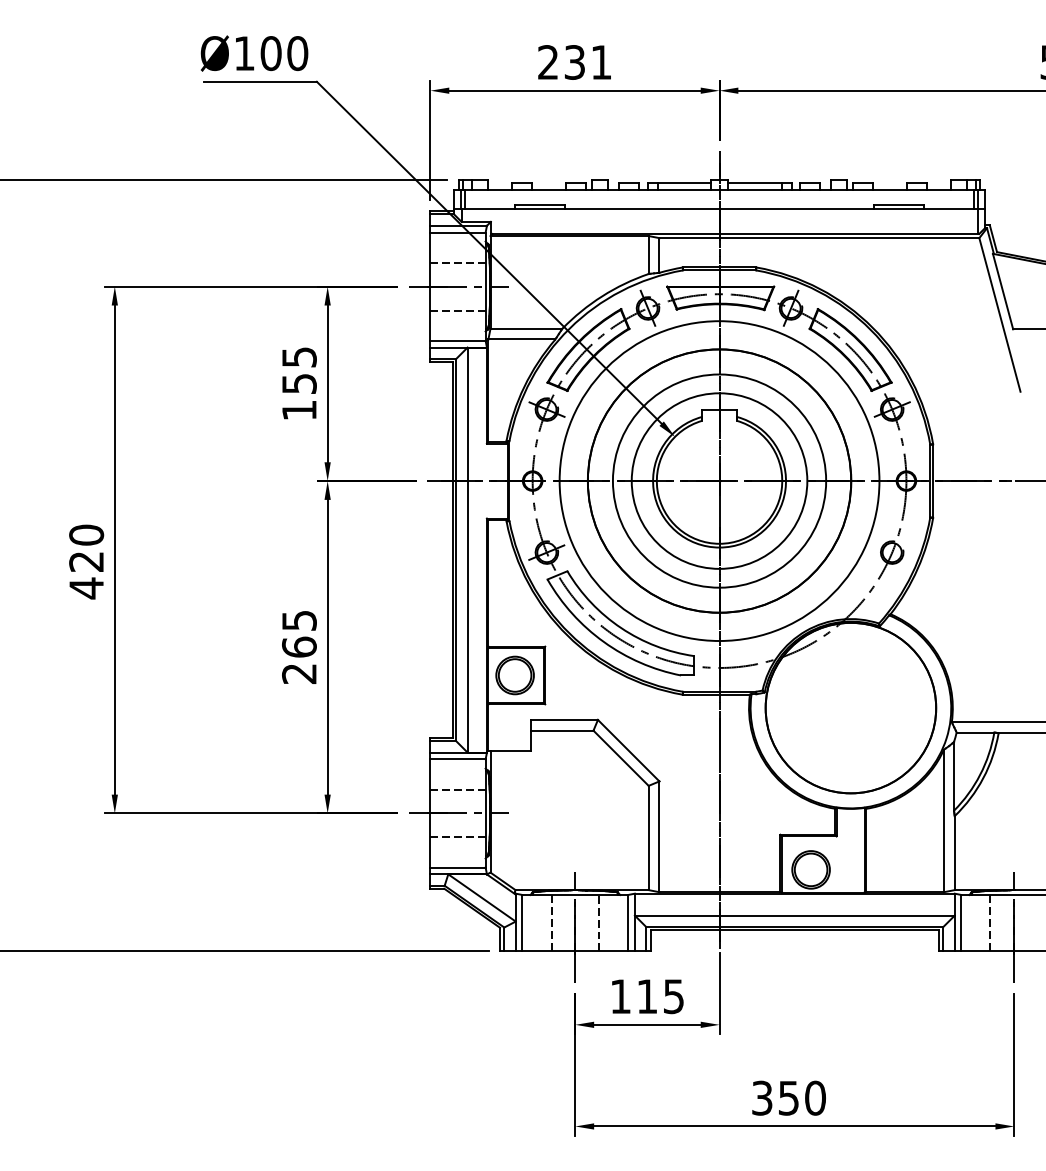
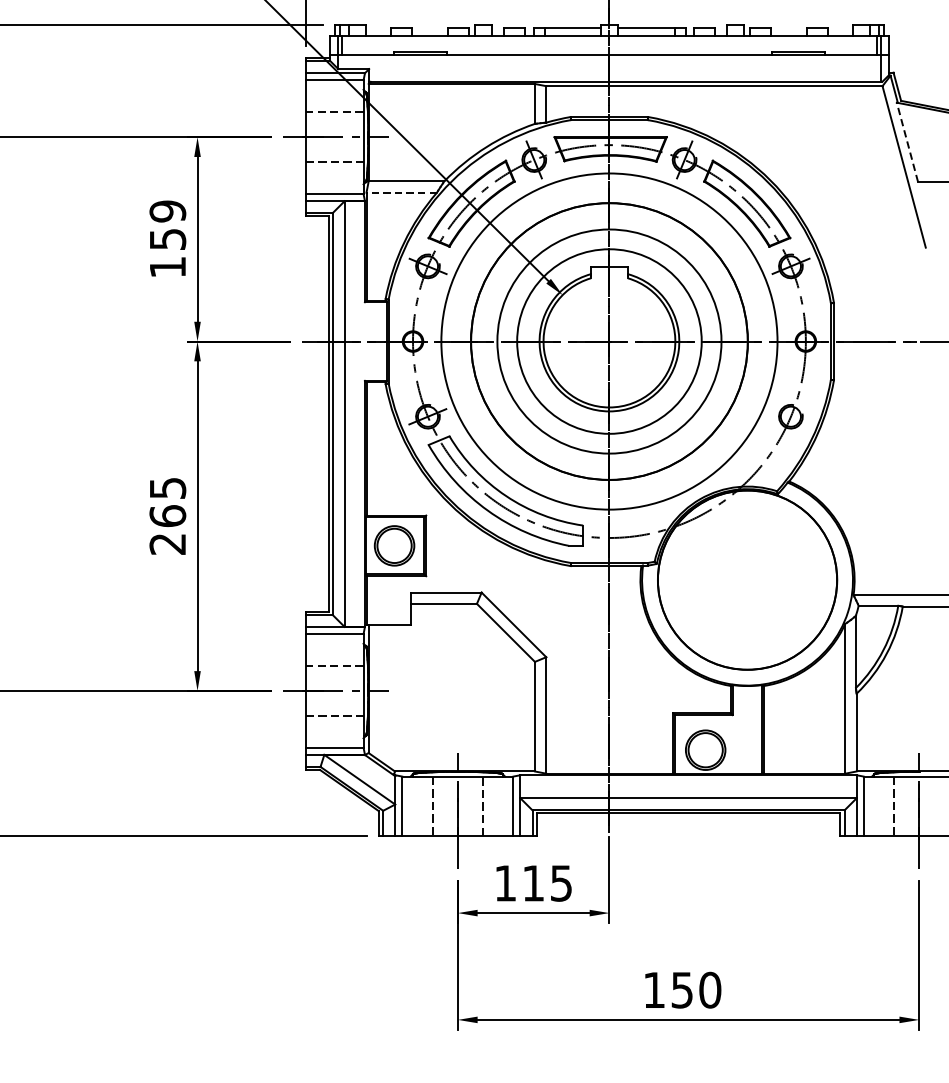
line: (1002, 291) -> (906, 142), solid -> dashed
line: (521, 339) -> (401, 192), solid -> dashed
text: (299, 357) -> (167, 211), 155 -> 159
text: (762, 1097) -> (654, 989), 350 -> 150

